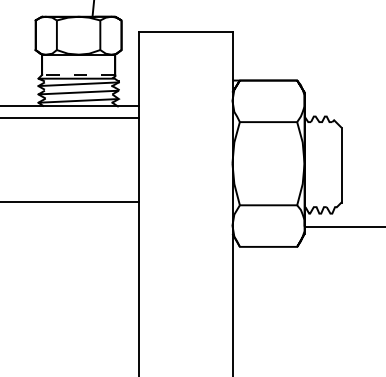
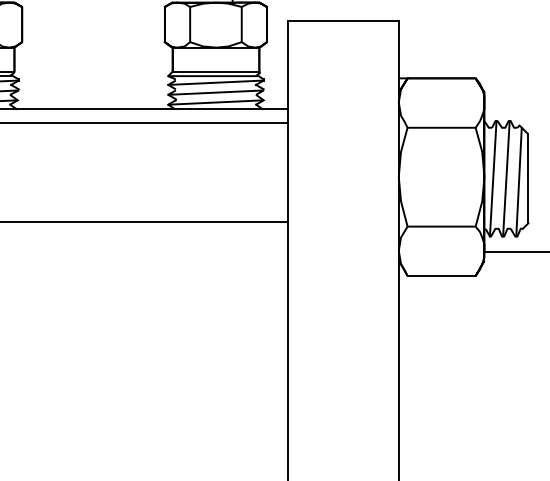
line: (78, 74) -> (215, 71), dashed -> solid
line: (311, 164) -> (492, 178), added
line: (323, 164) -> (506, 178), added
line: (333, 167) -> (518, 181), added

